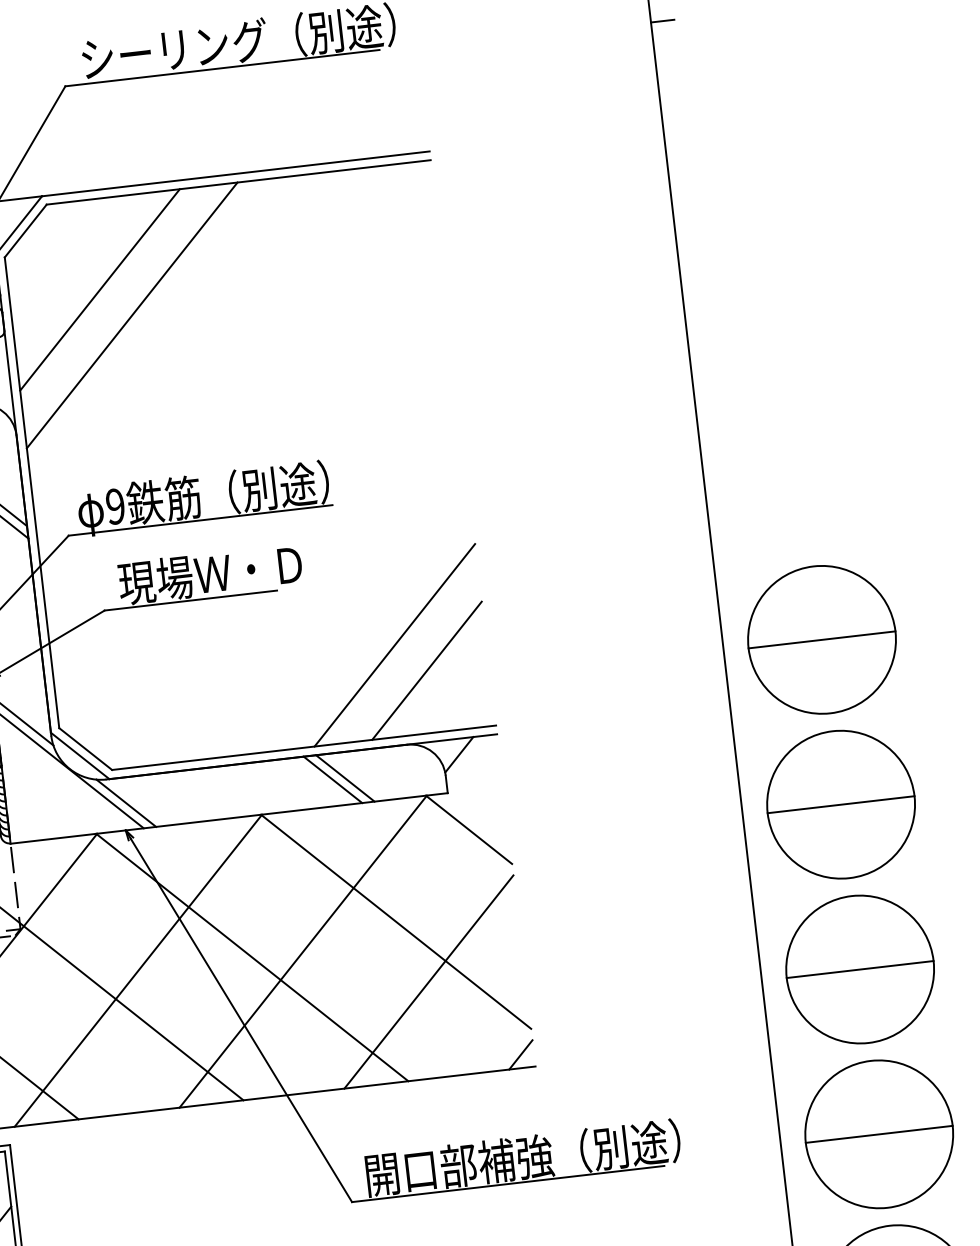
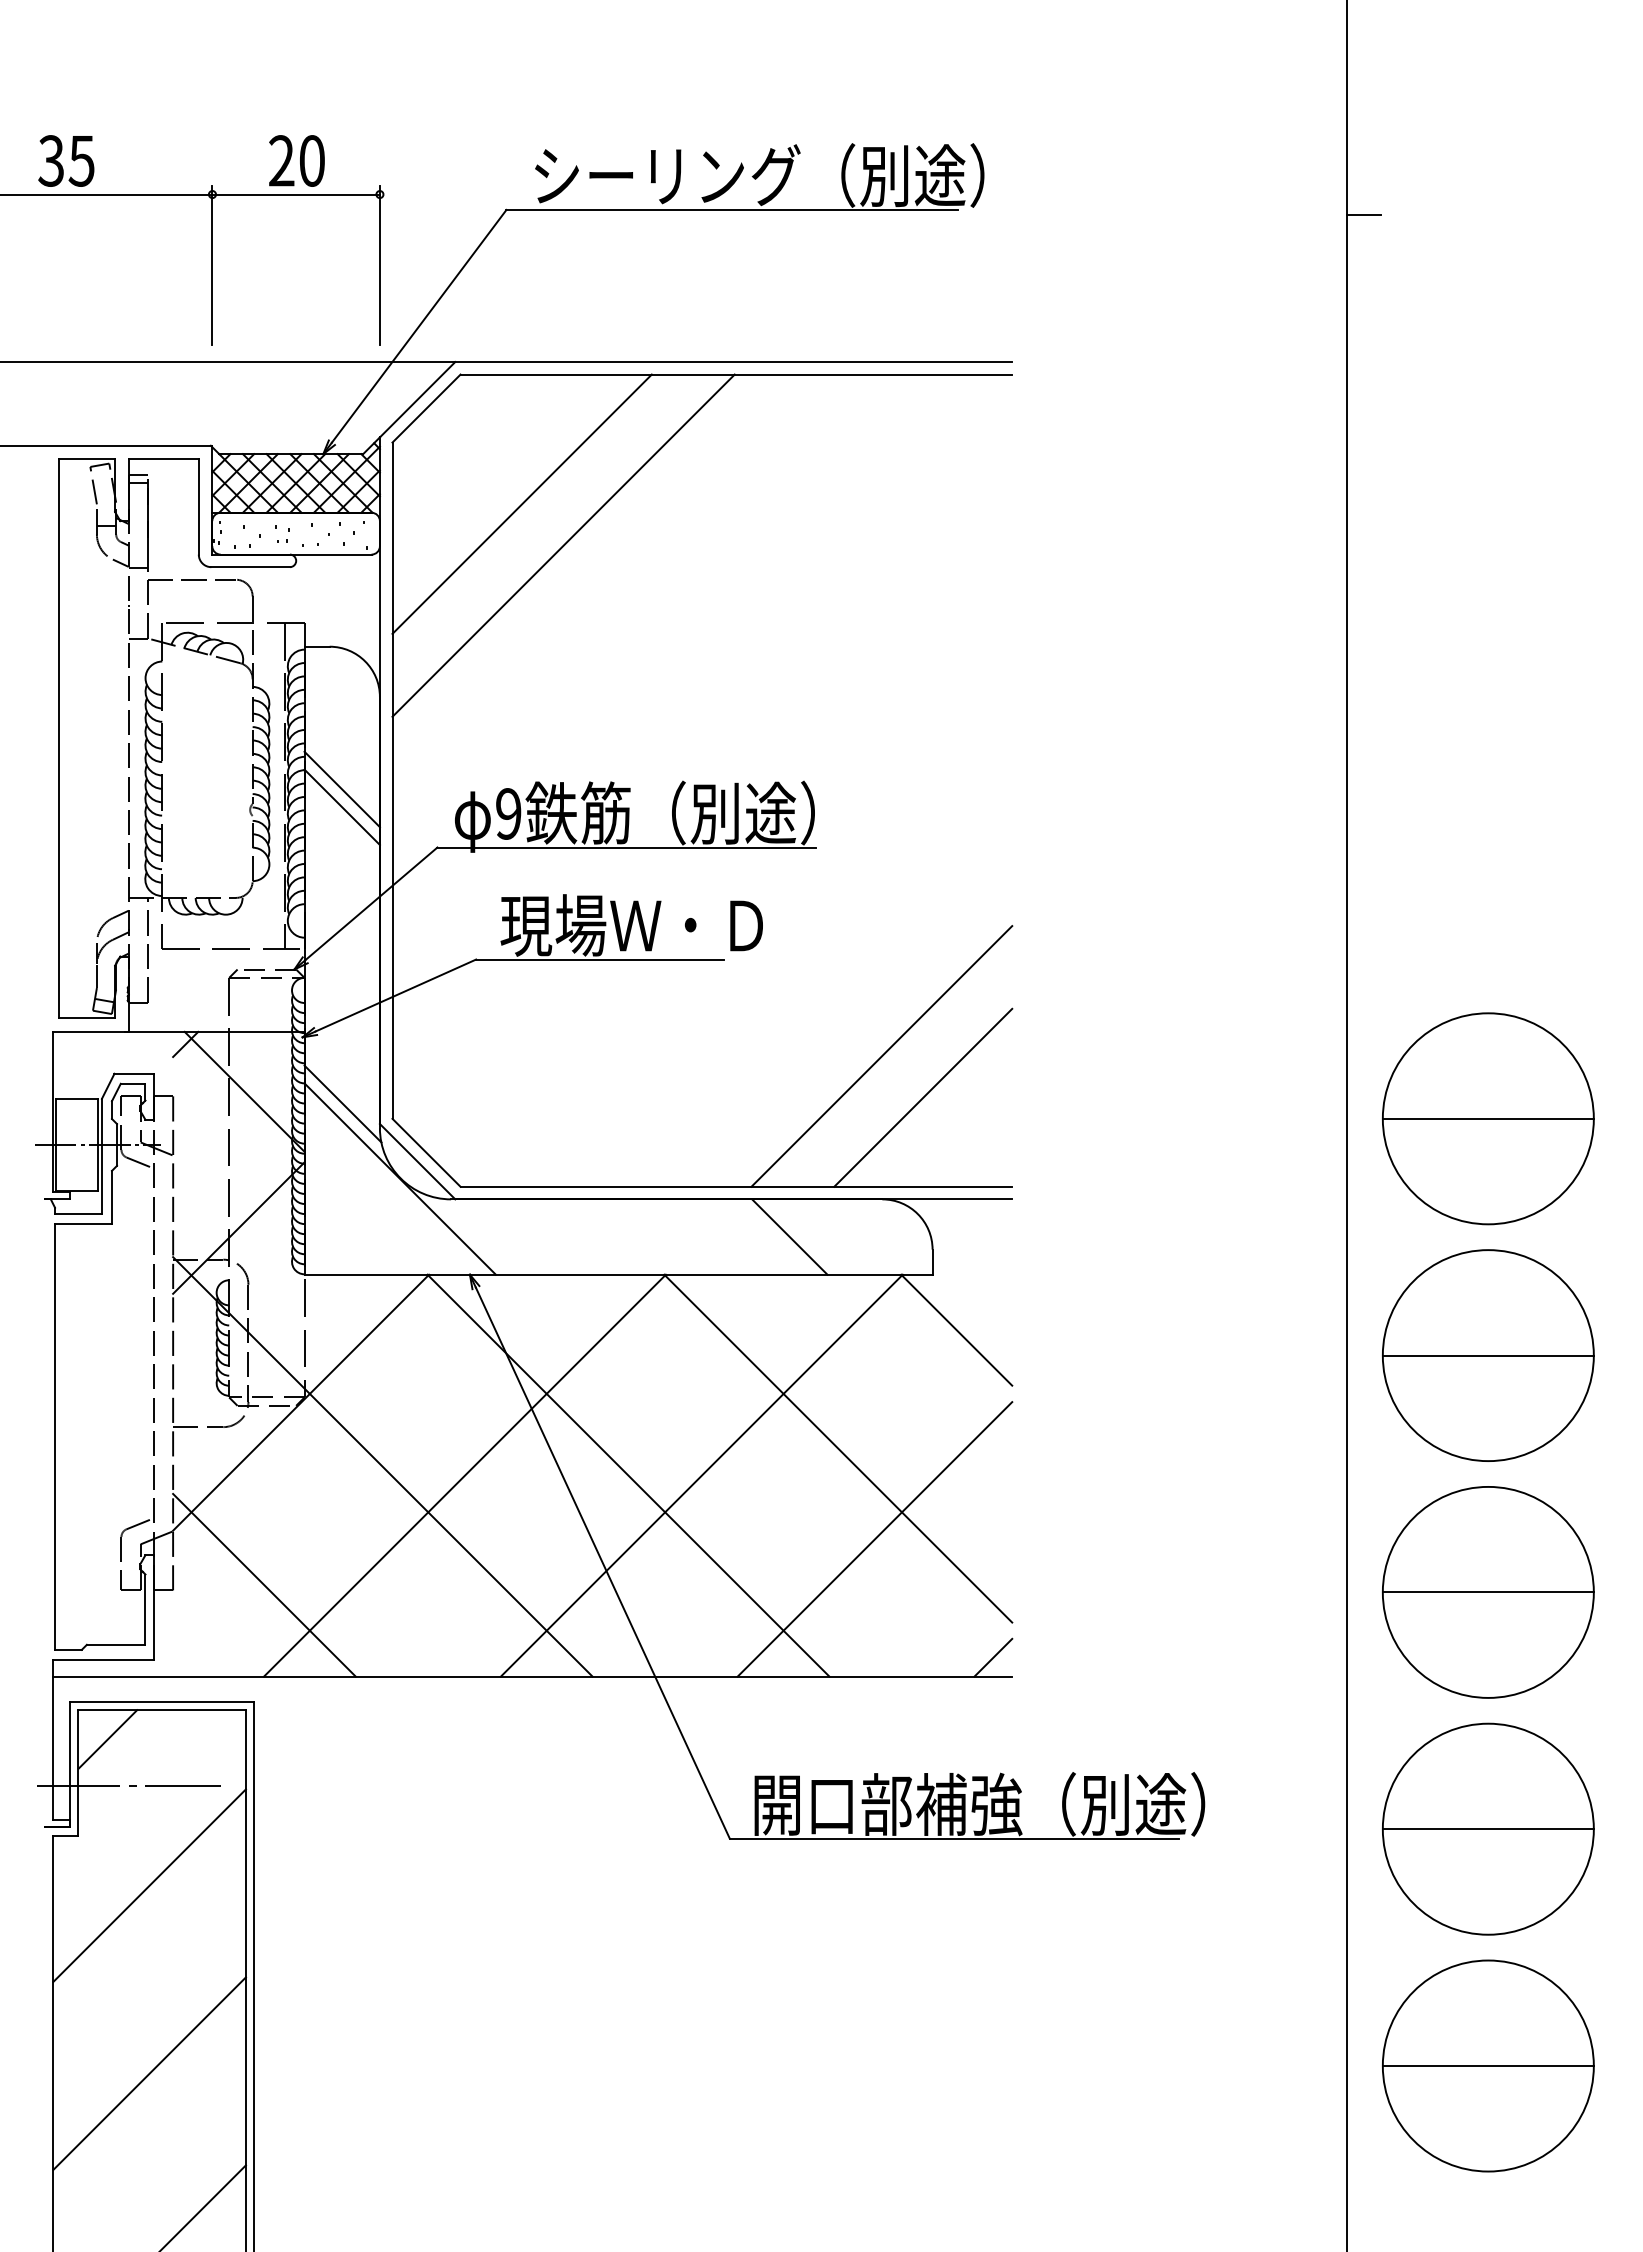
line: (459, 754) -> (955, 1222), removed
line: (332, 779) -> (771, 1236), removed
line: (125, 802) -> (474, 1235), removed

